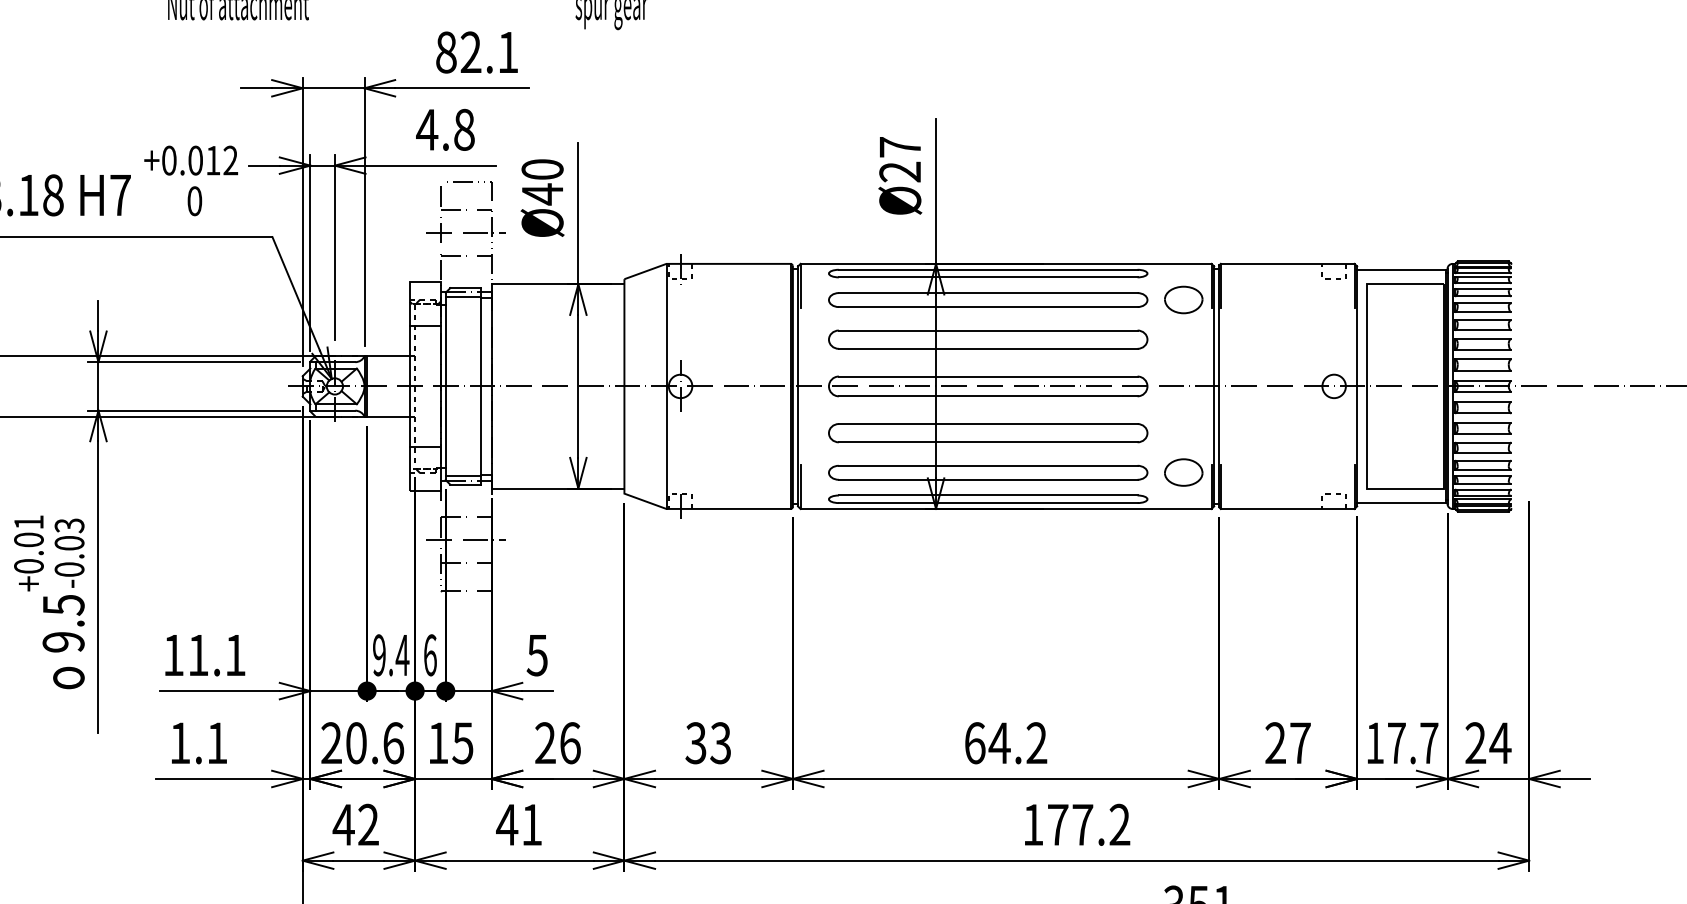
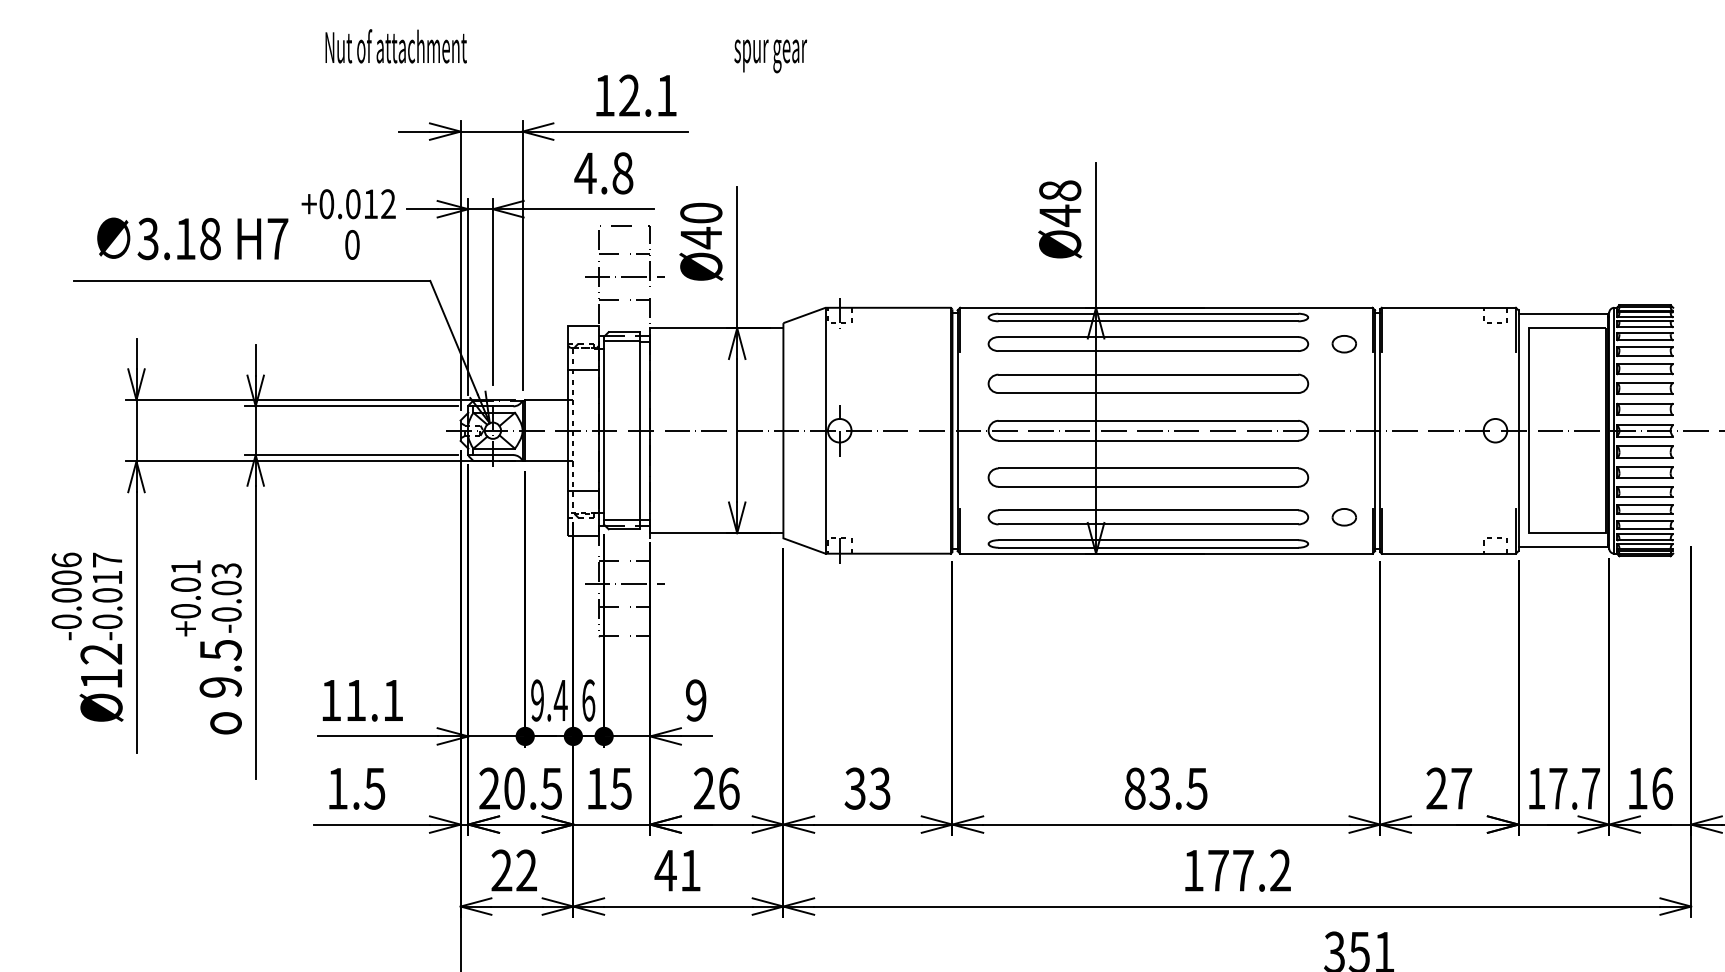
text: (446, 52) -> (604, 95), 82.1 -> 12.1
text: (900, 159) -> (1060, 203), Ø27 -> Ø48
part: (1182, 300) -> (1343, 344), size x0.62
part: (1182, 472) -> (1343, 517), size x0.62
text: (536, 655) -> (695, 700), 5 -> 9
text: (216, 743) -> (374, 788), 1.1 -> 1.5
text: (393, 743) -> (551, 788), 20.6 -> 20.5
text: (1006, 743) -> (1166, 788), 64.2 -> 83.5
text: (1488, 743) -> (1650, 788), 24 -> 16
text: (343, 824) -> (501, 870), 42 -> 22

